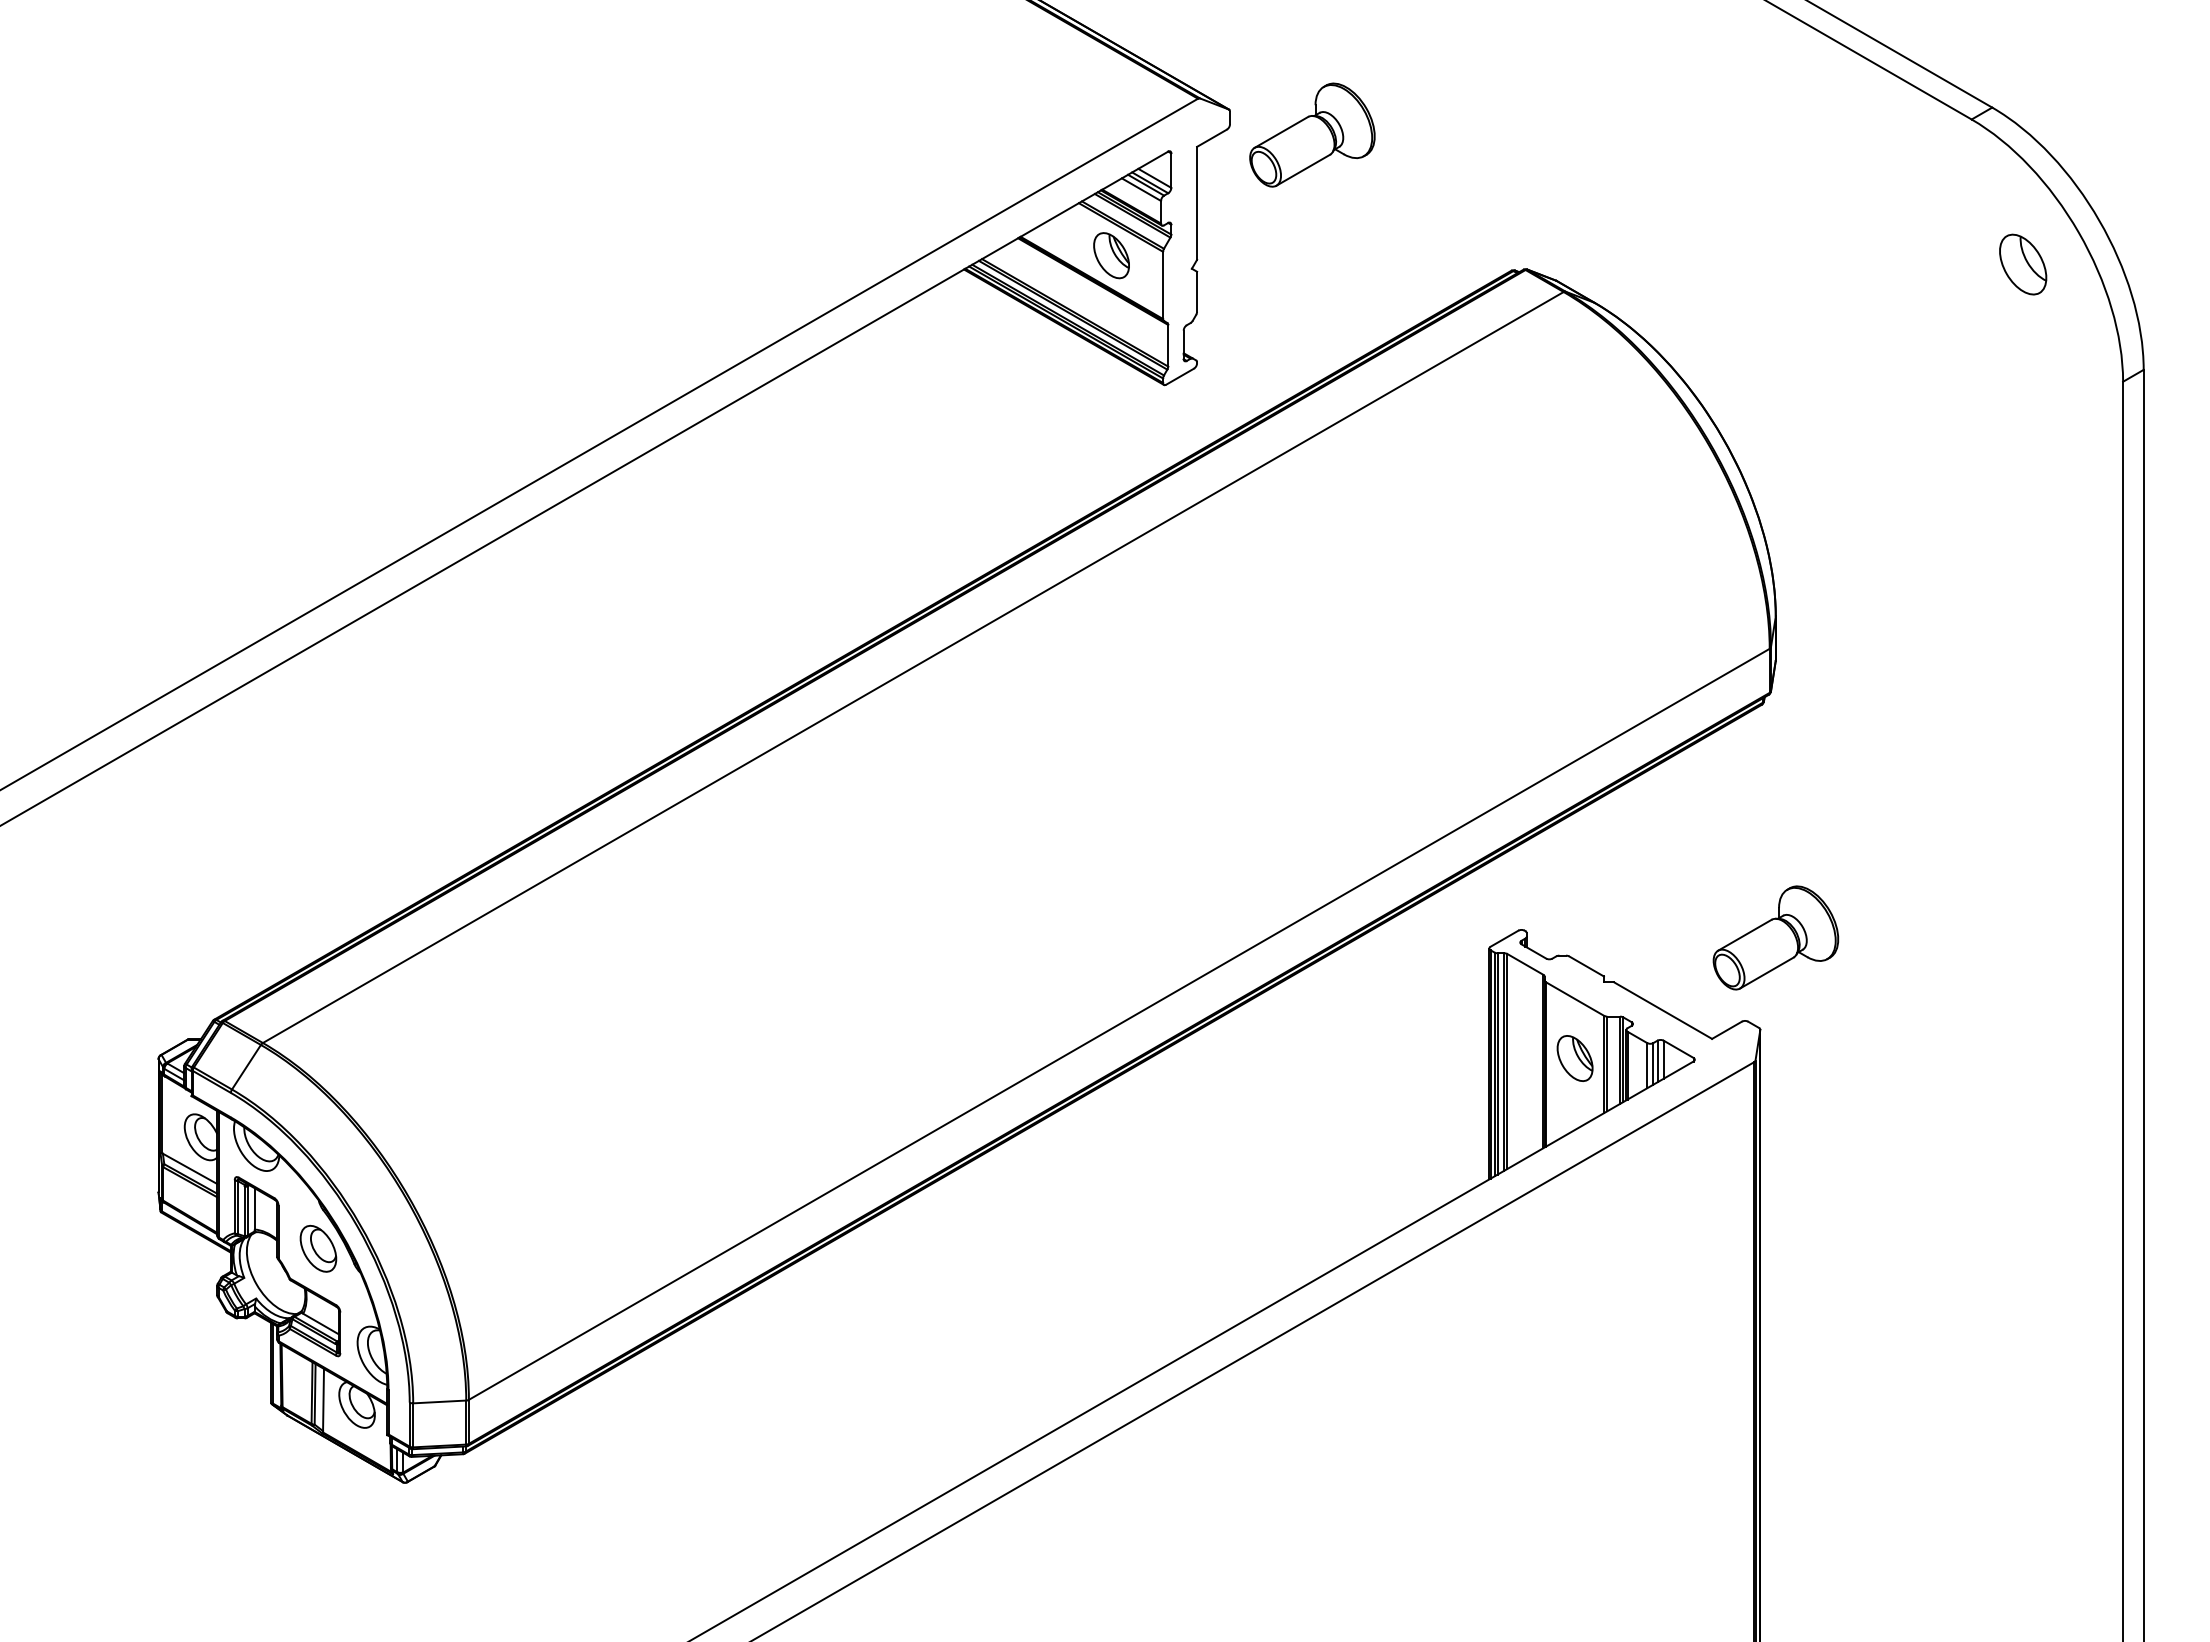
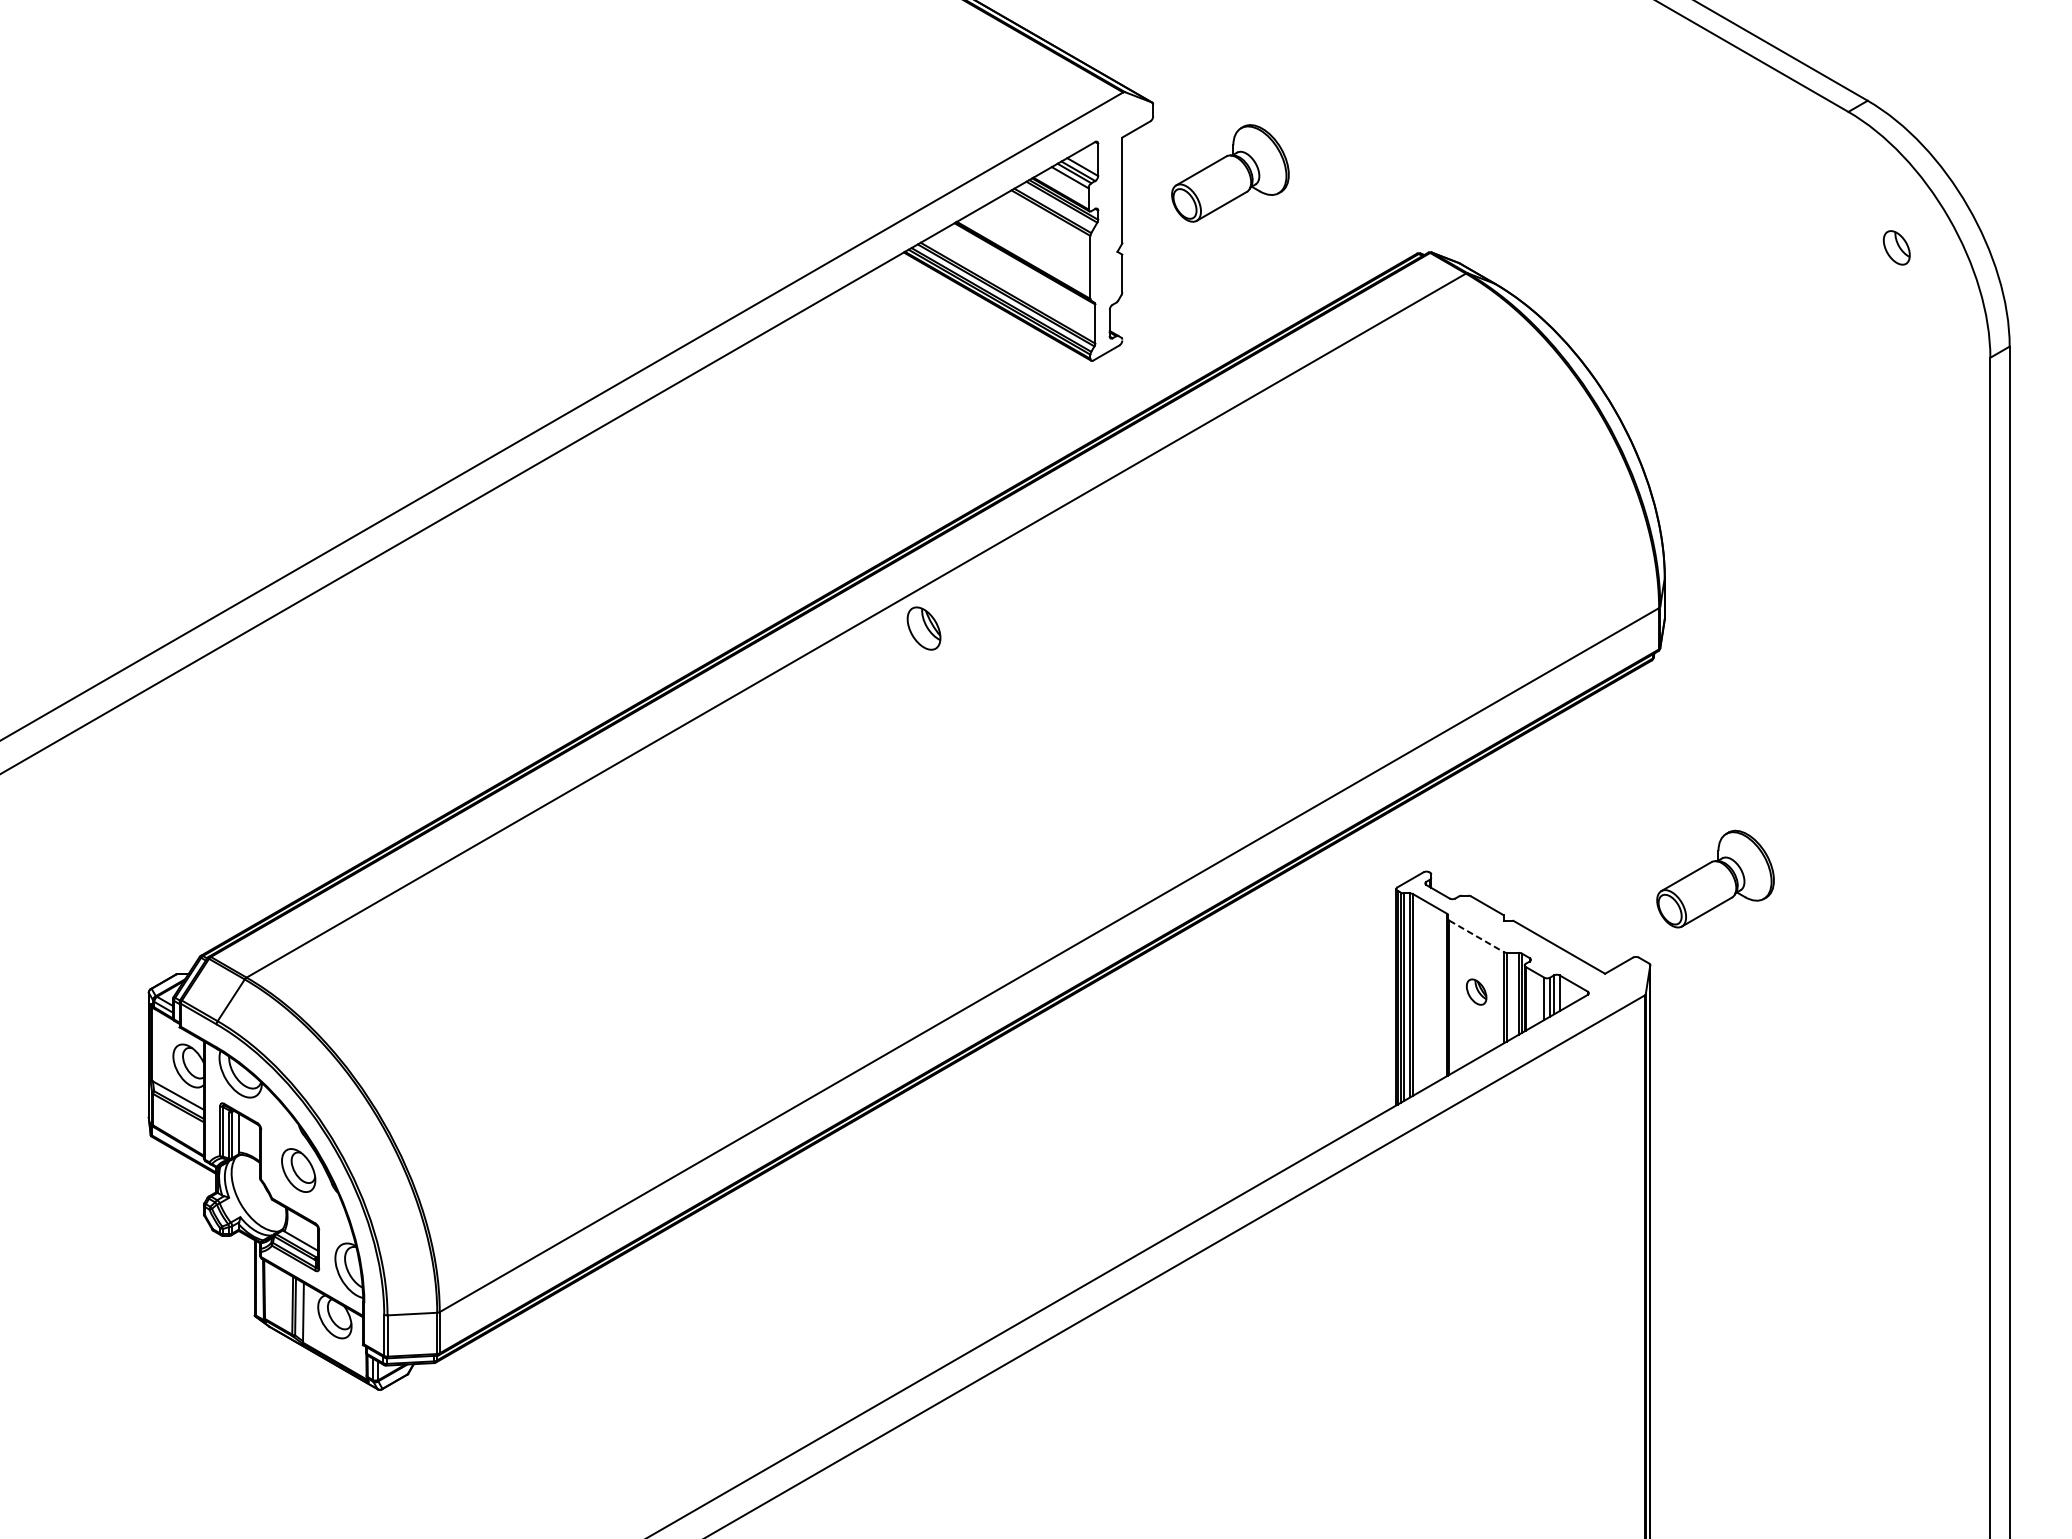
part: (1312, 134) -> (1230, 172), moved
part: (1111, 255) -> (923, 628), moved
part: (2023, 264) -> (1897, 247), size x0.6
part: (1775, 937) -> (1715, 878), moved
line: (1575, 999) -> (1477, 936), solid -> dashed
part: (1574, 1058) -> (1476, 992), size x0.6

